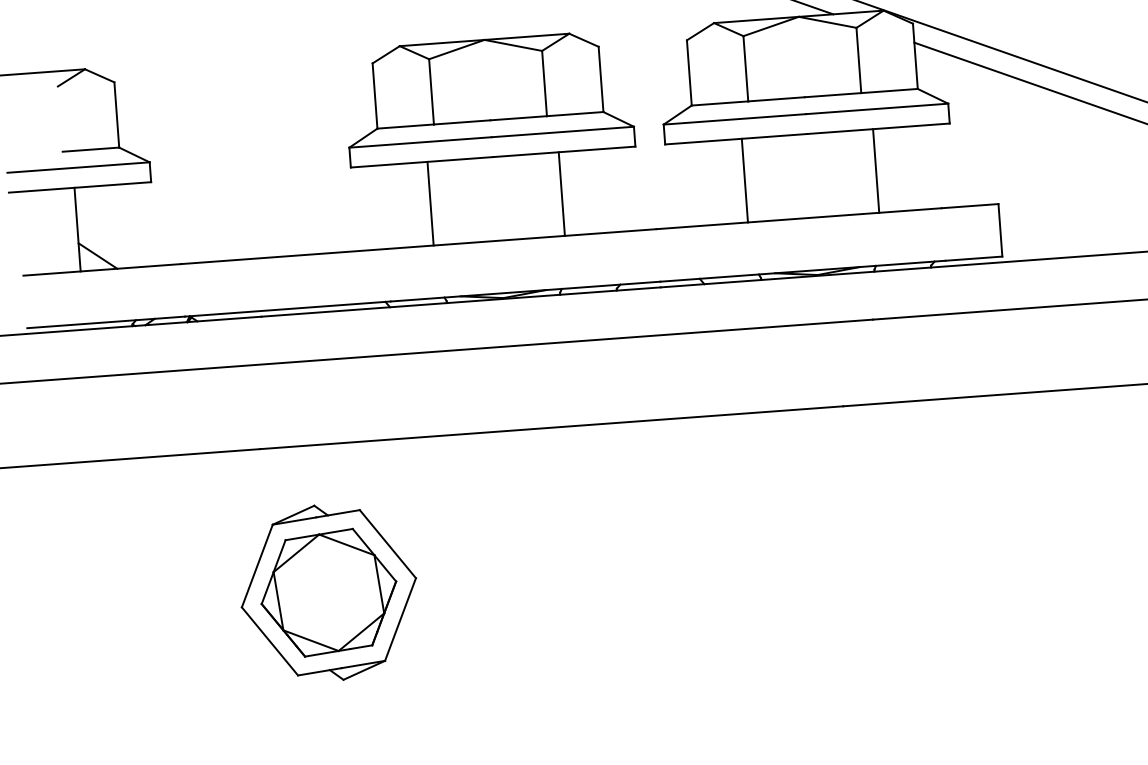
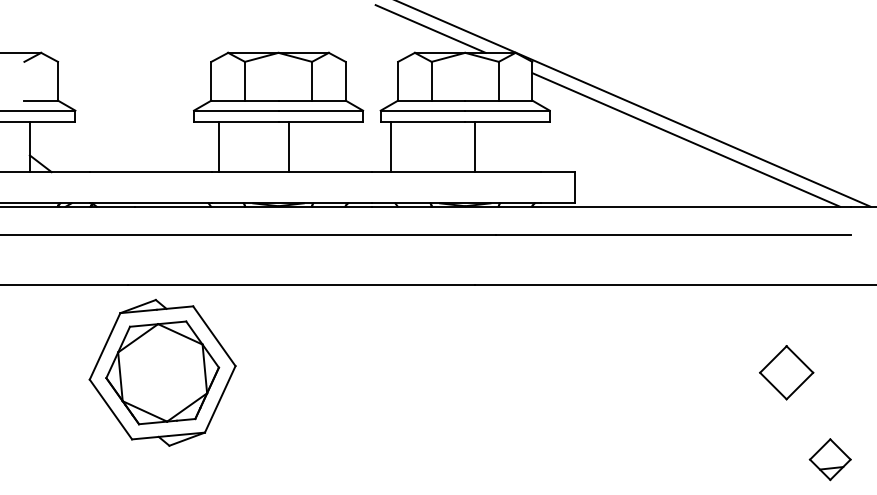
line: (876, 171) -> (475, 147), moved
line: (745, 180) -> (391, 147), moved
line: (561, 194) -> (288, 147), moved
line: (430, 204) -> (218, 147), moved
part: (328, 592) -> (162, 372), size x1.4

